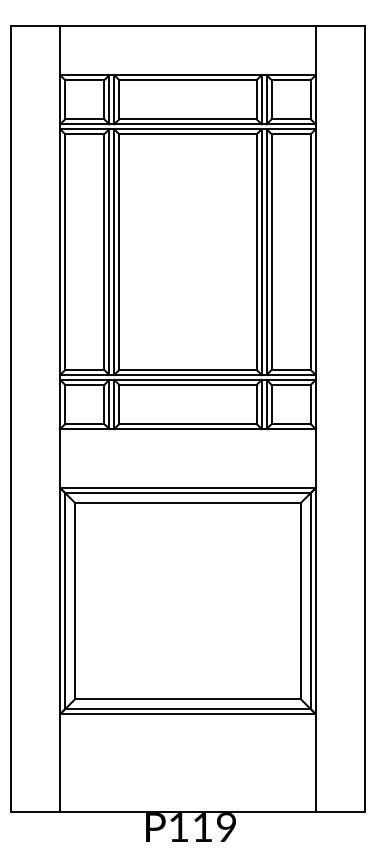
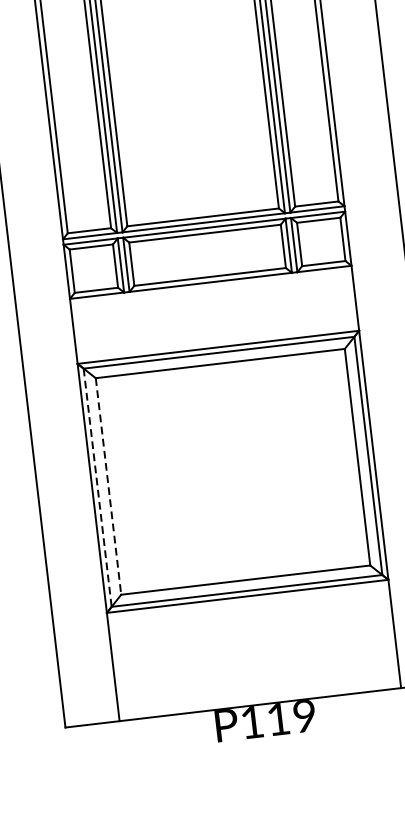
line: (65, 601) -> (98, 488), solid -> dashed
line: (74, 601) -> (108, 486), solid -> dashed

